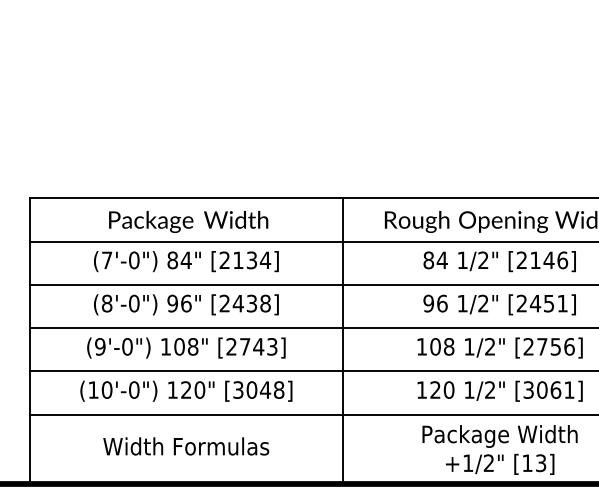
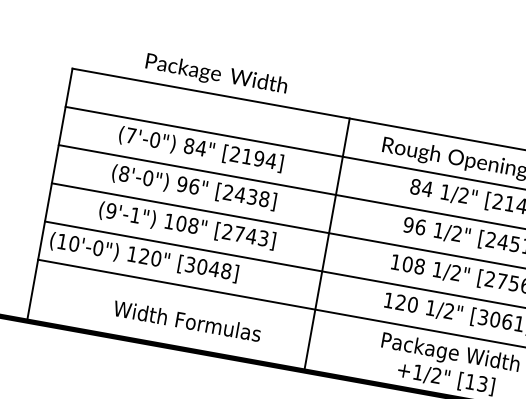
text: (188, 221) -> (216, 74), moved
text: (251, 260) -> (258, 158), [2134] -> [2194]
text: (127, 346) -> (135, 215), (9'-0") -> (9'-1")
text: (186, 390) -> (144, 256), moved
text: (186, 446) -> (187, 321), moved

